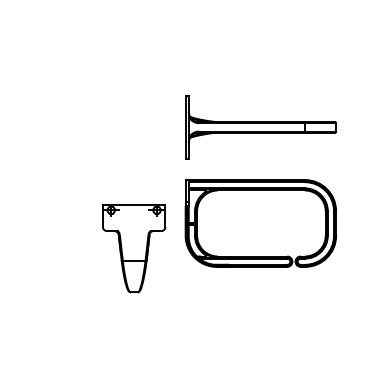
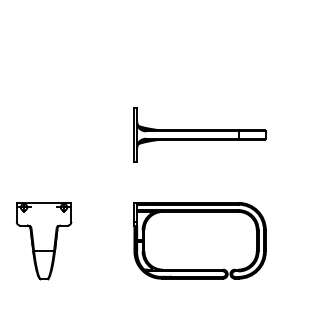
part: (260, 223) -> (199, 240), moved
part: (134, 248) -> (44, 240), moved

